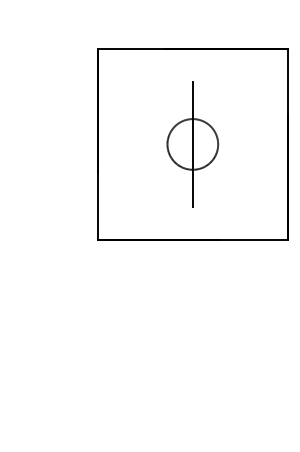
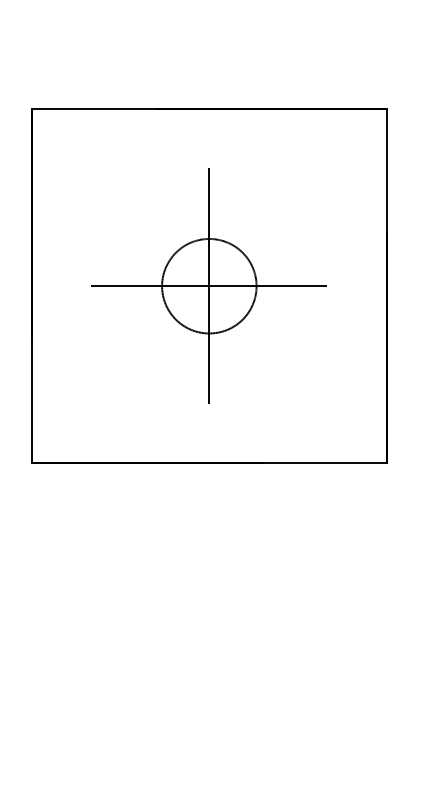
line: (192, 144) -> (208, 286), added

